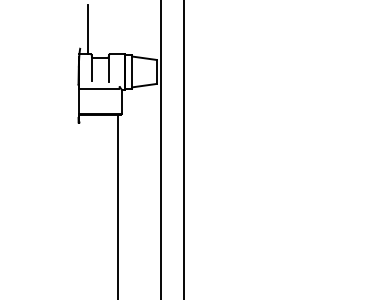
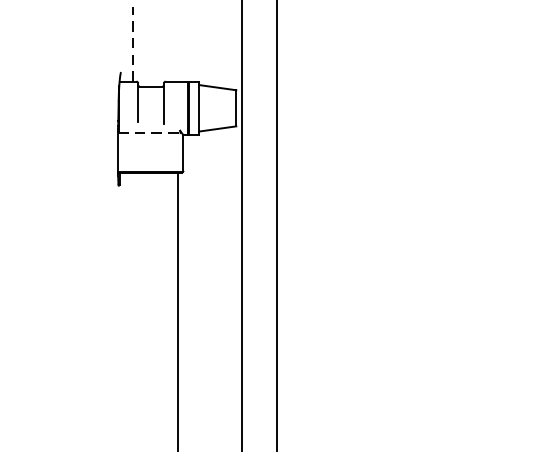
line: (88, 29) -> (133, 44), solid -> dashed
line: (99, 88) -> (149, 133), solid -> dashed

